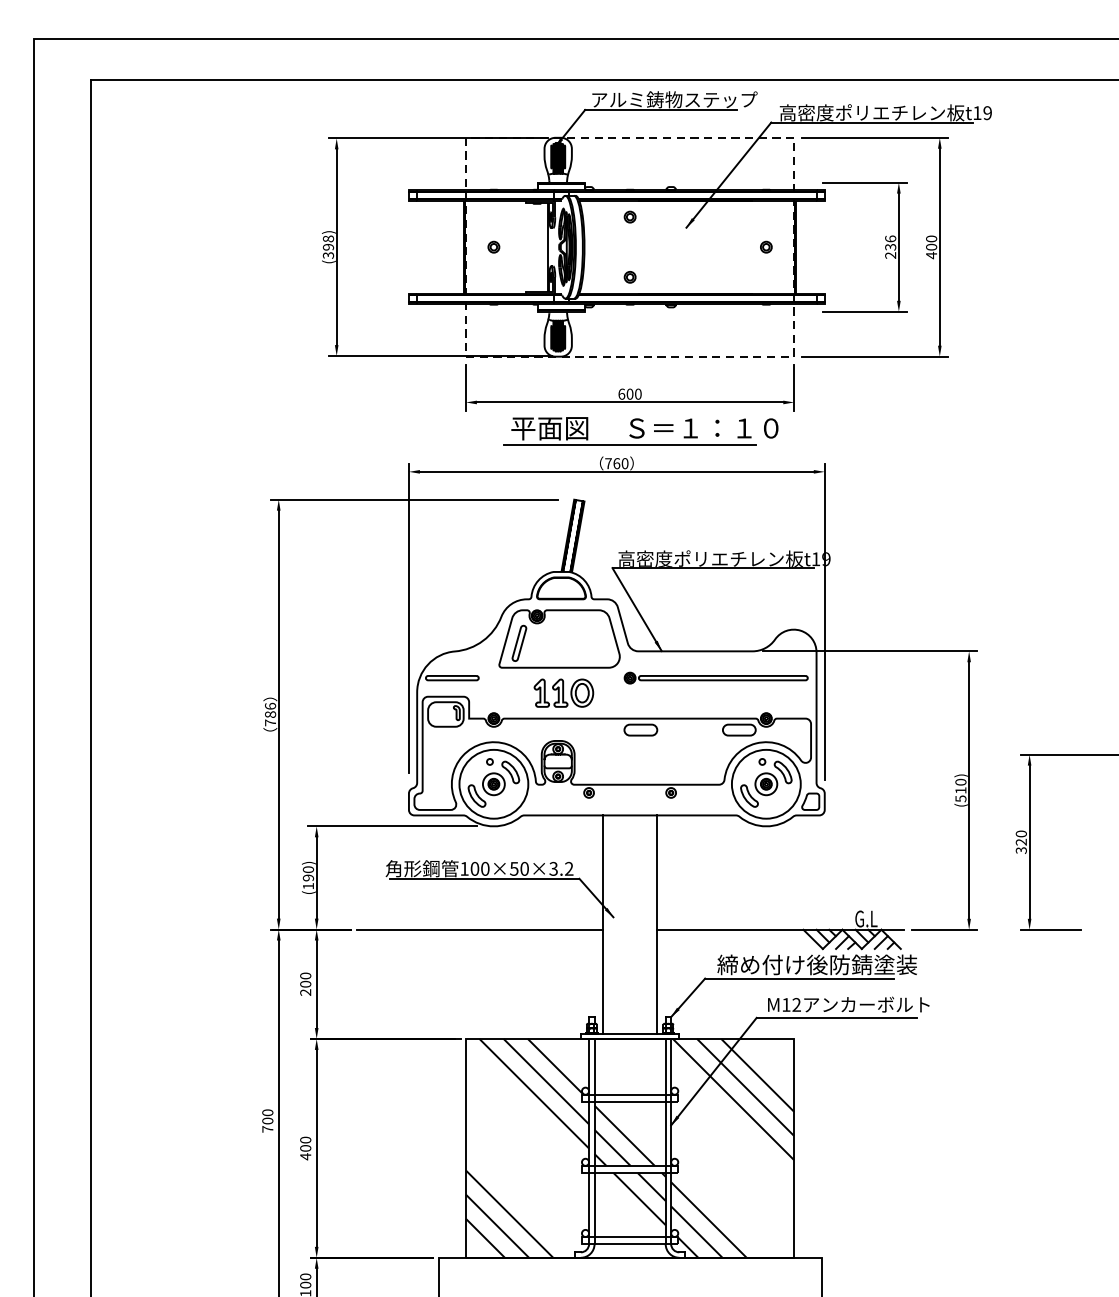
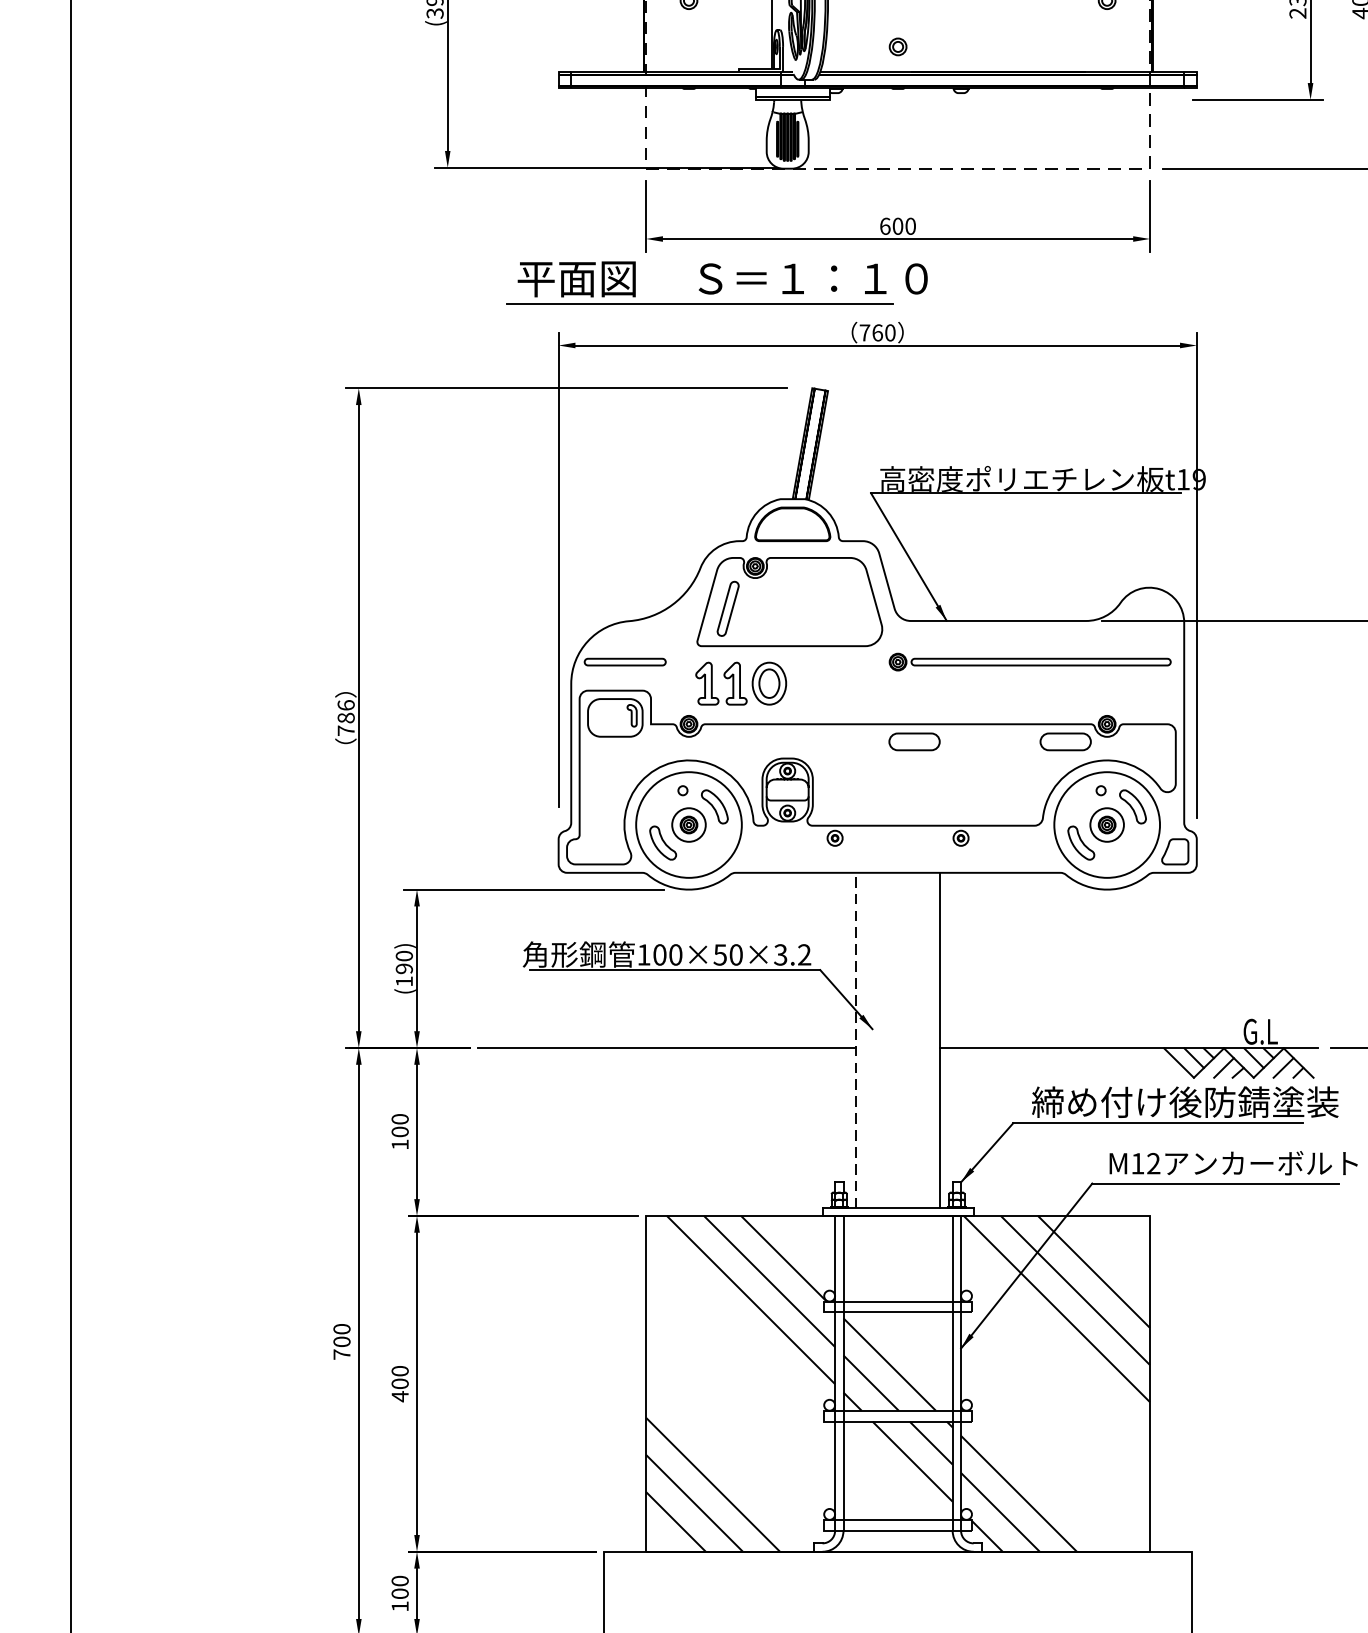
part: (640, 431) -> (716, 283), moved
part: (563, 692) -> (740, 682), moved
line: (602, 924) -> (855, 1040), solid -> dashed
text: (305, 992) -> (399, 1144), 200 -> 100

